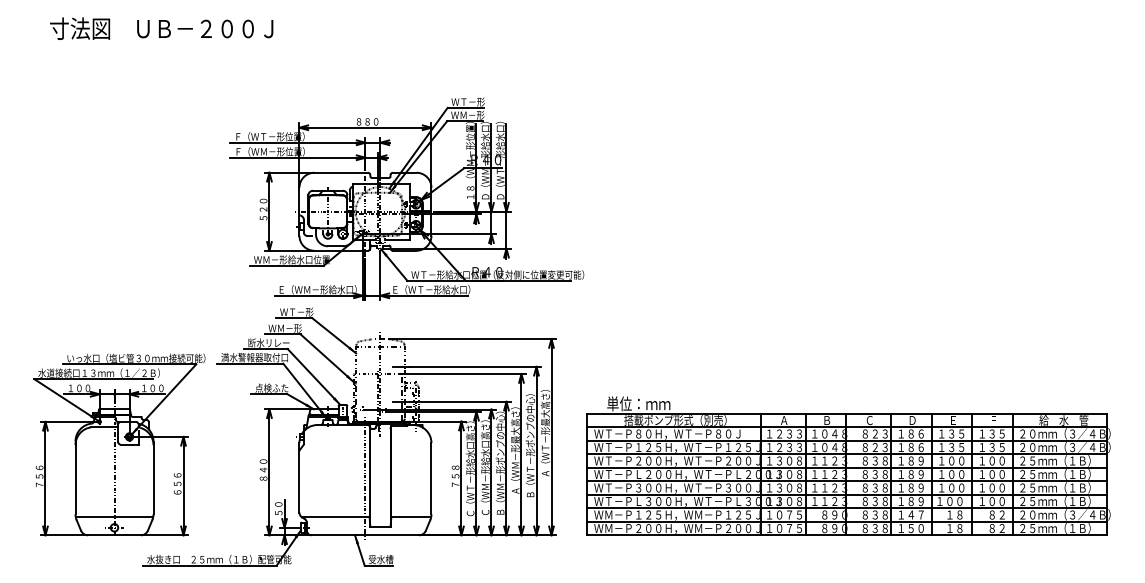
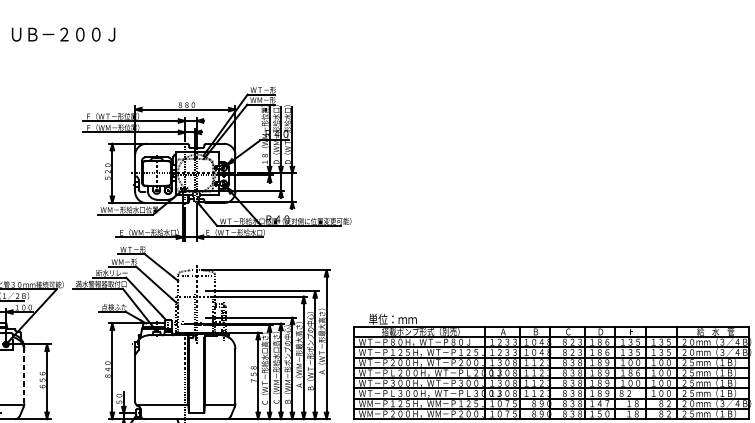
text: (956, 474) -> (634, 372), １００ -> １８６
line: (153, 478) -> (24, 376), solid -> dashed
text: (949, 501) -> (628, 393), １００ -> ８２

